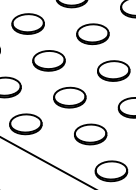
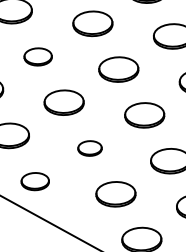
part: (27, 23) -> (37, 56), size x0.7
part: (69, 97) -> (89, 148), size x0.6
part: (25, 124) -> (34, 181), size x0.7

